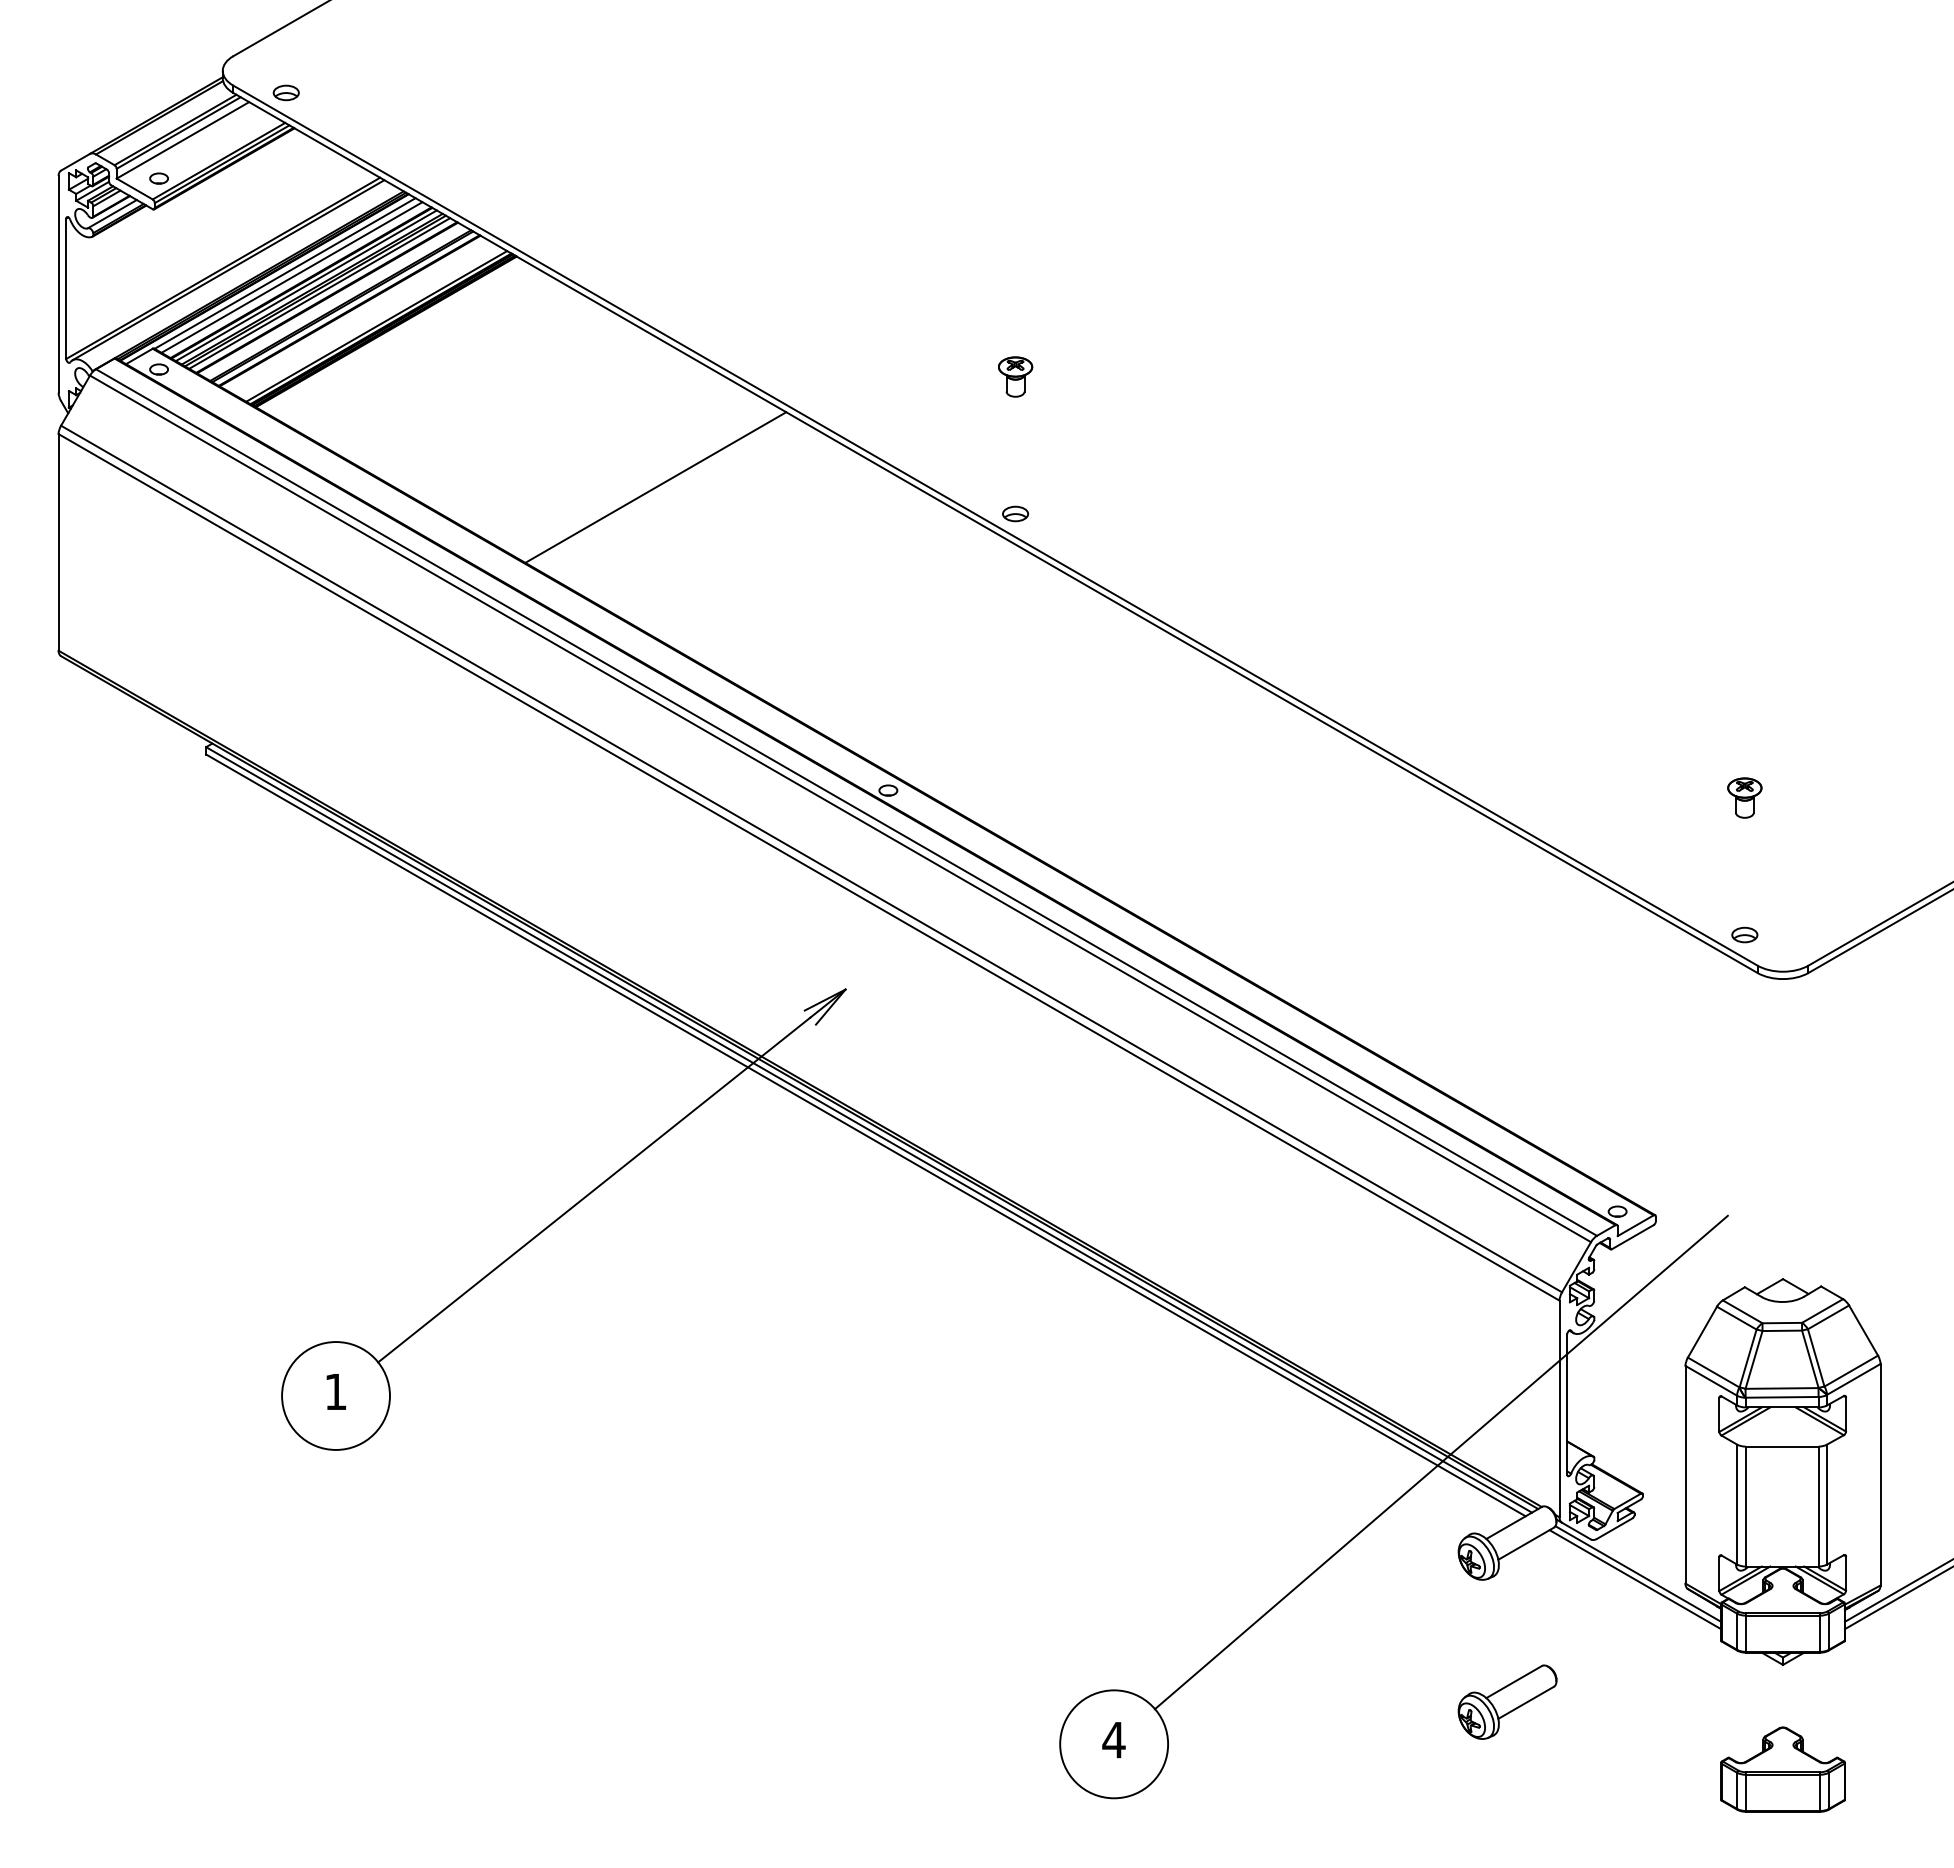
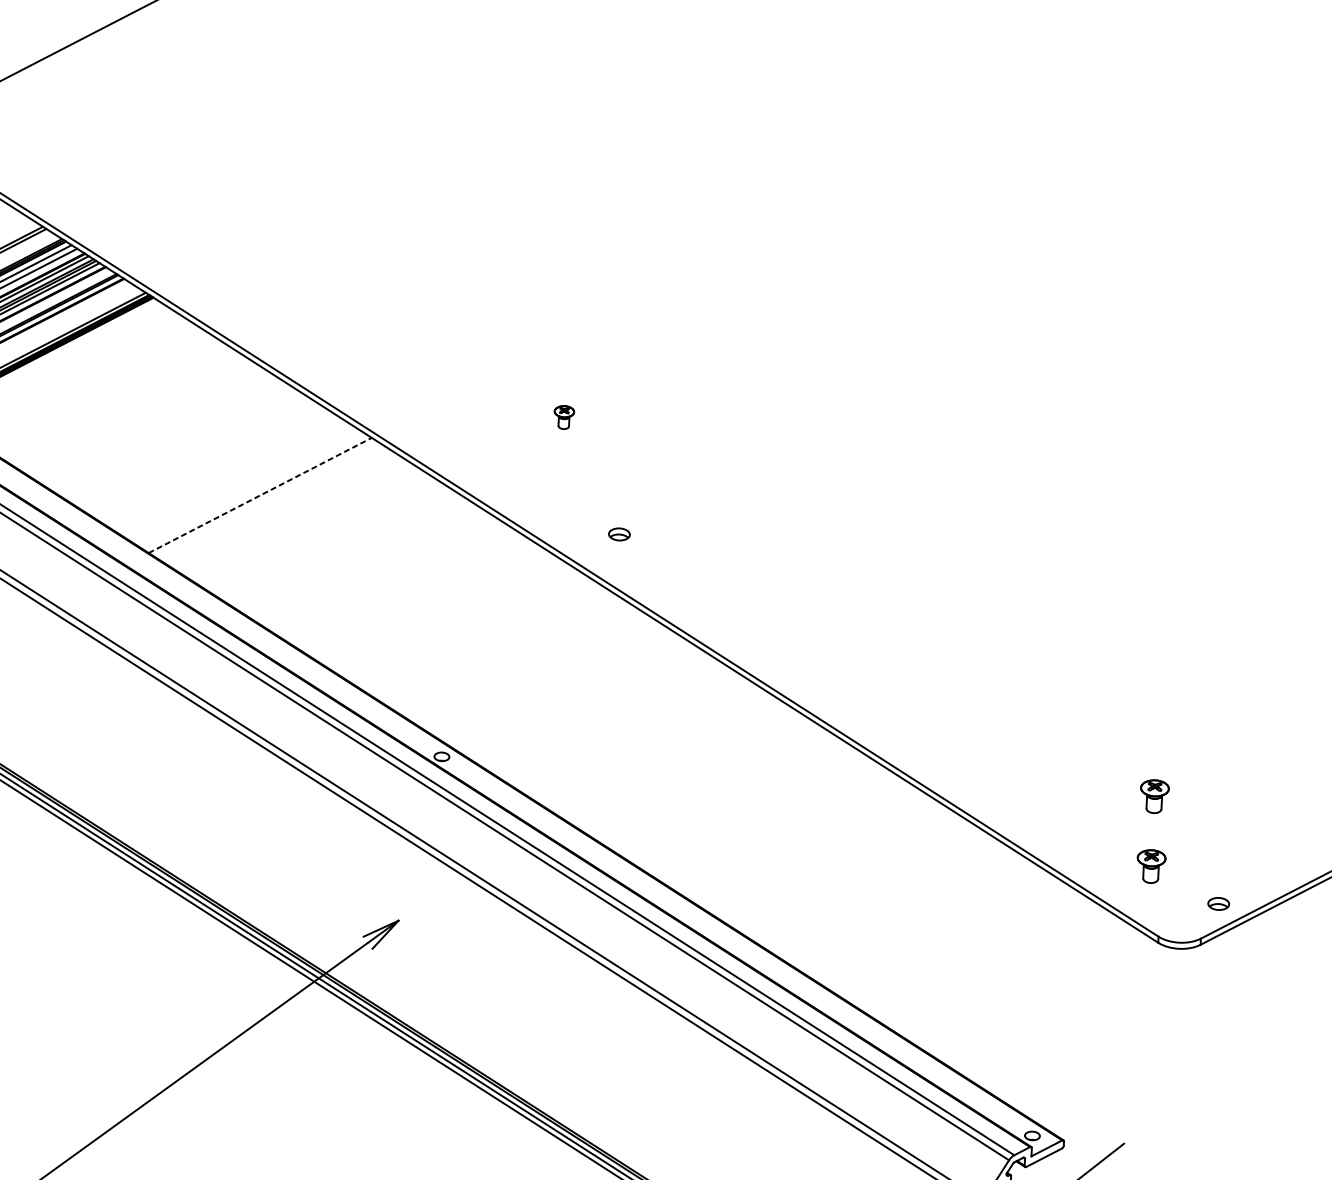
part: (1015, 376) -> (564, 417), size x0.7
line: (655, 487) -> (260, 495), solid -> dashed
part: (1015, 513) -> (619, 534), moved
part: (1744, 881) -> (1150, 866), added
part: (1744, 934) -> (1218, 903), moved

